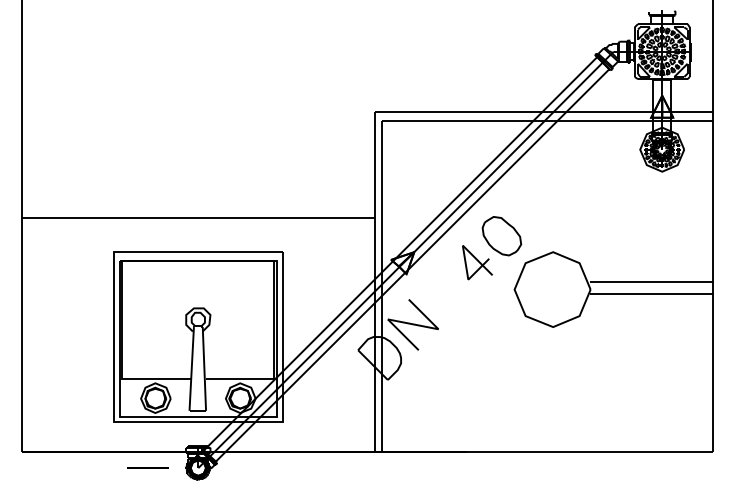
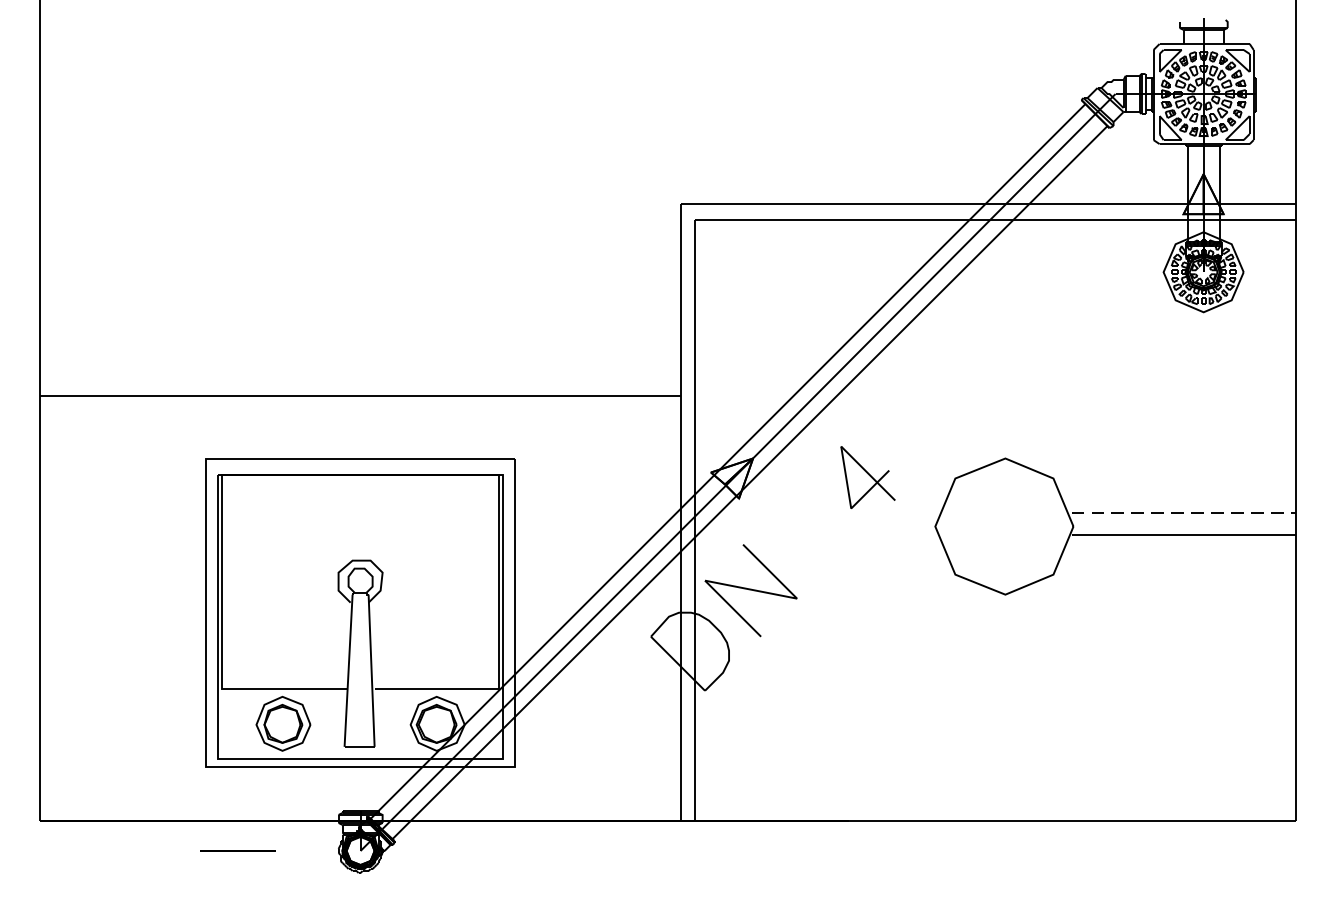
part: (501, 236) -> (911, 430), removed
line: (651, 281) -> (1184, 511), solid -> dashed
line: (147, 467) -> (237, 849), moved

